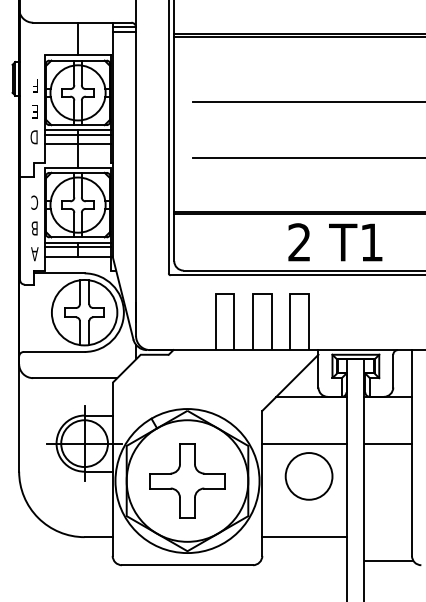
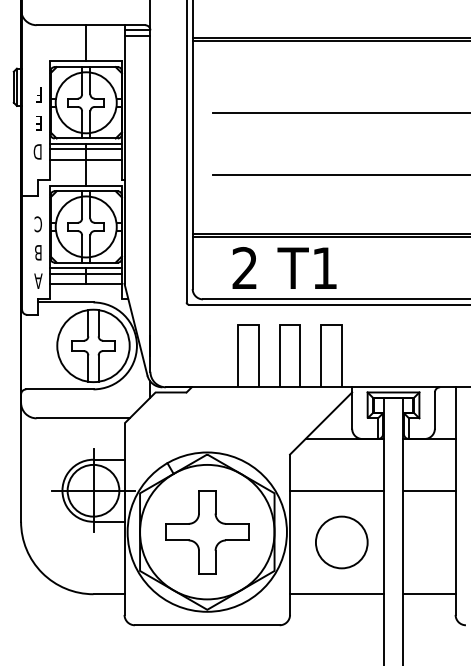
text: (335, 242) -> (284, 268), moved
circle: (308, 476) -> (341, 542), moved
line: (388, 561) -> (429, 594), moved

